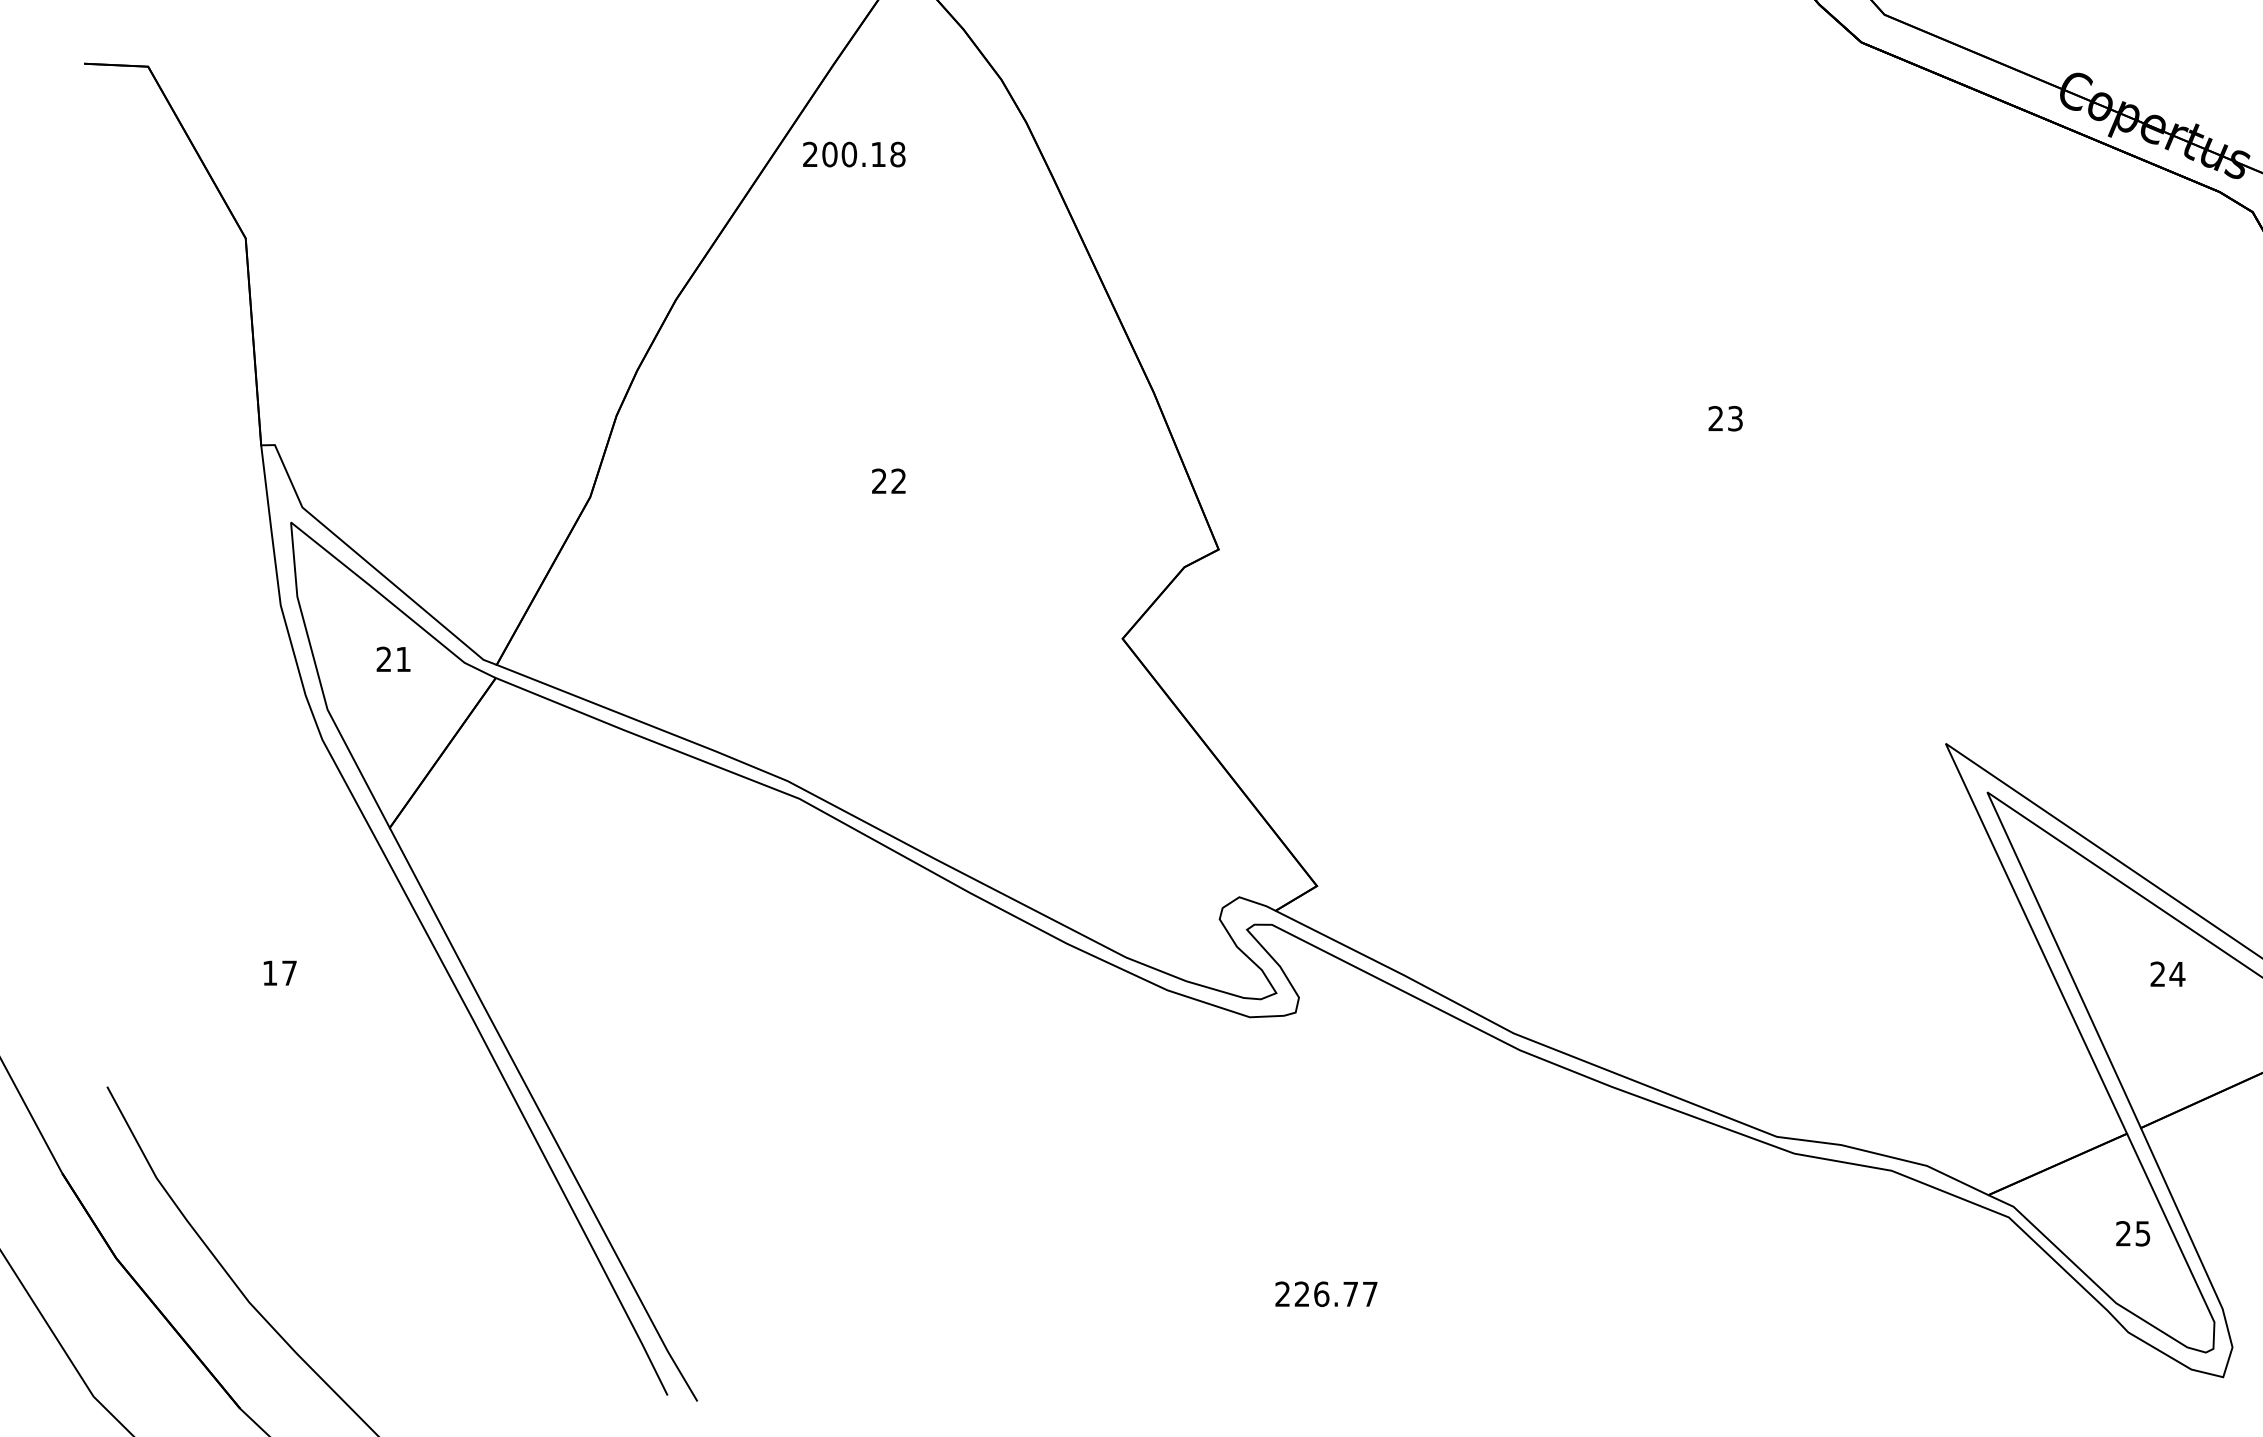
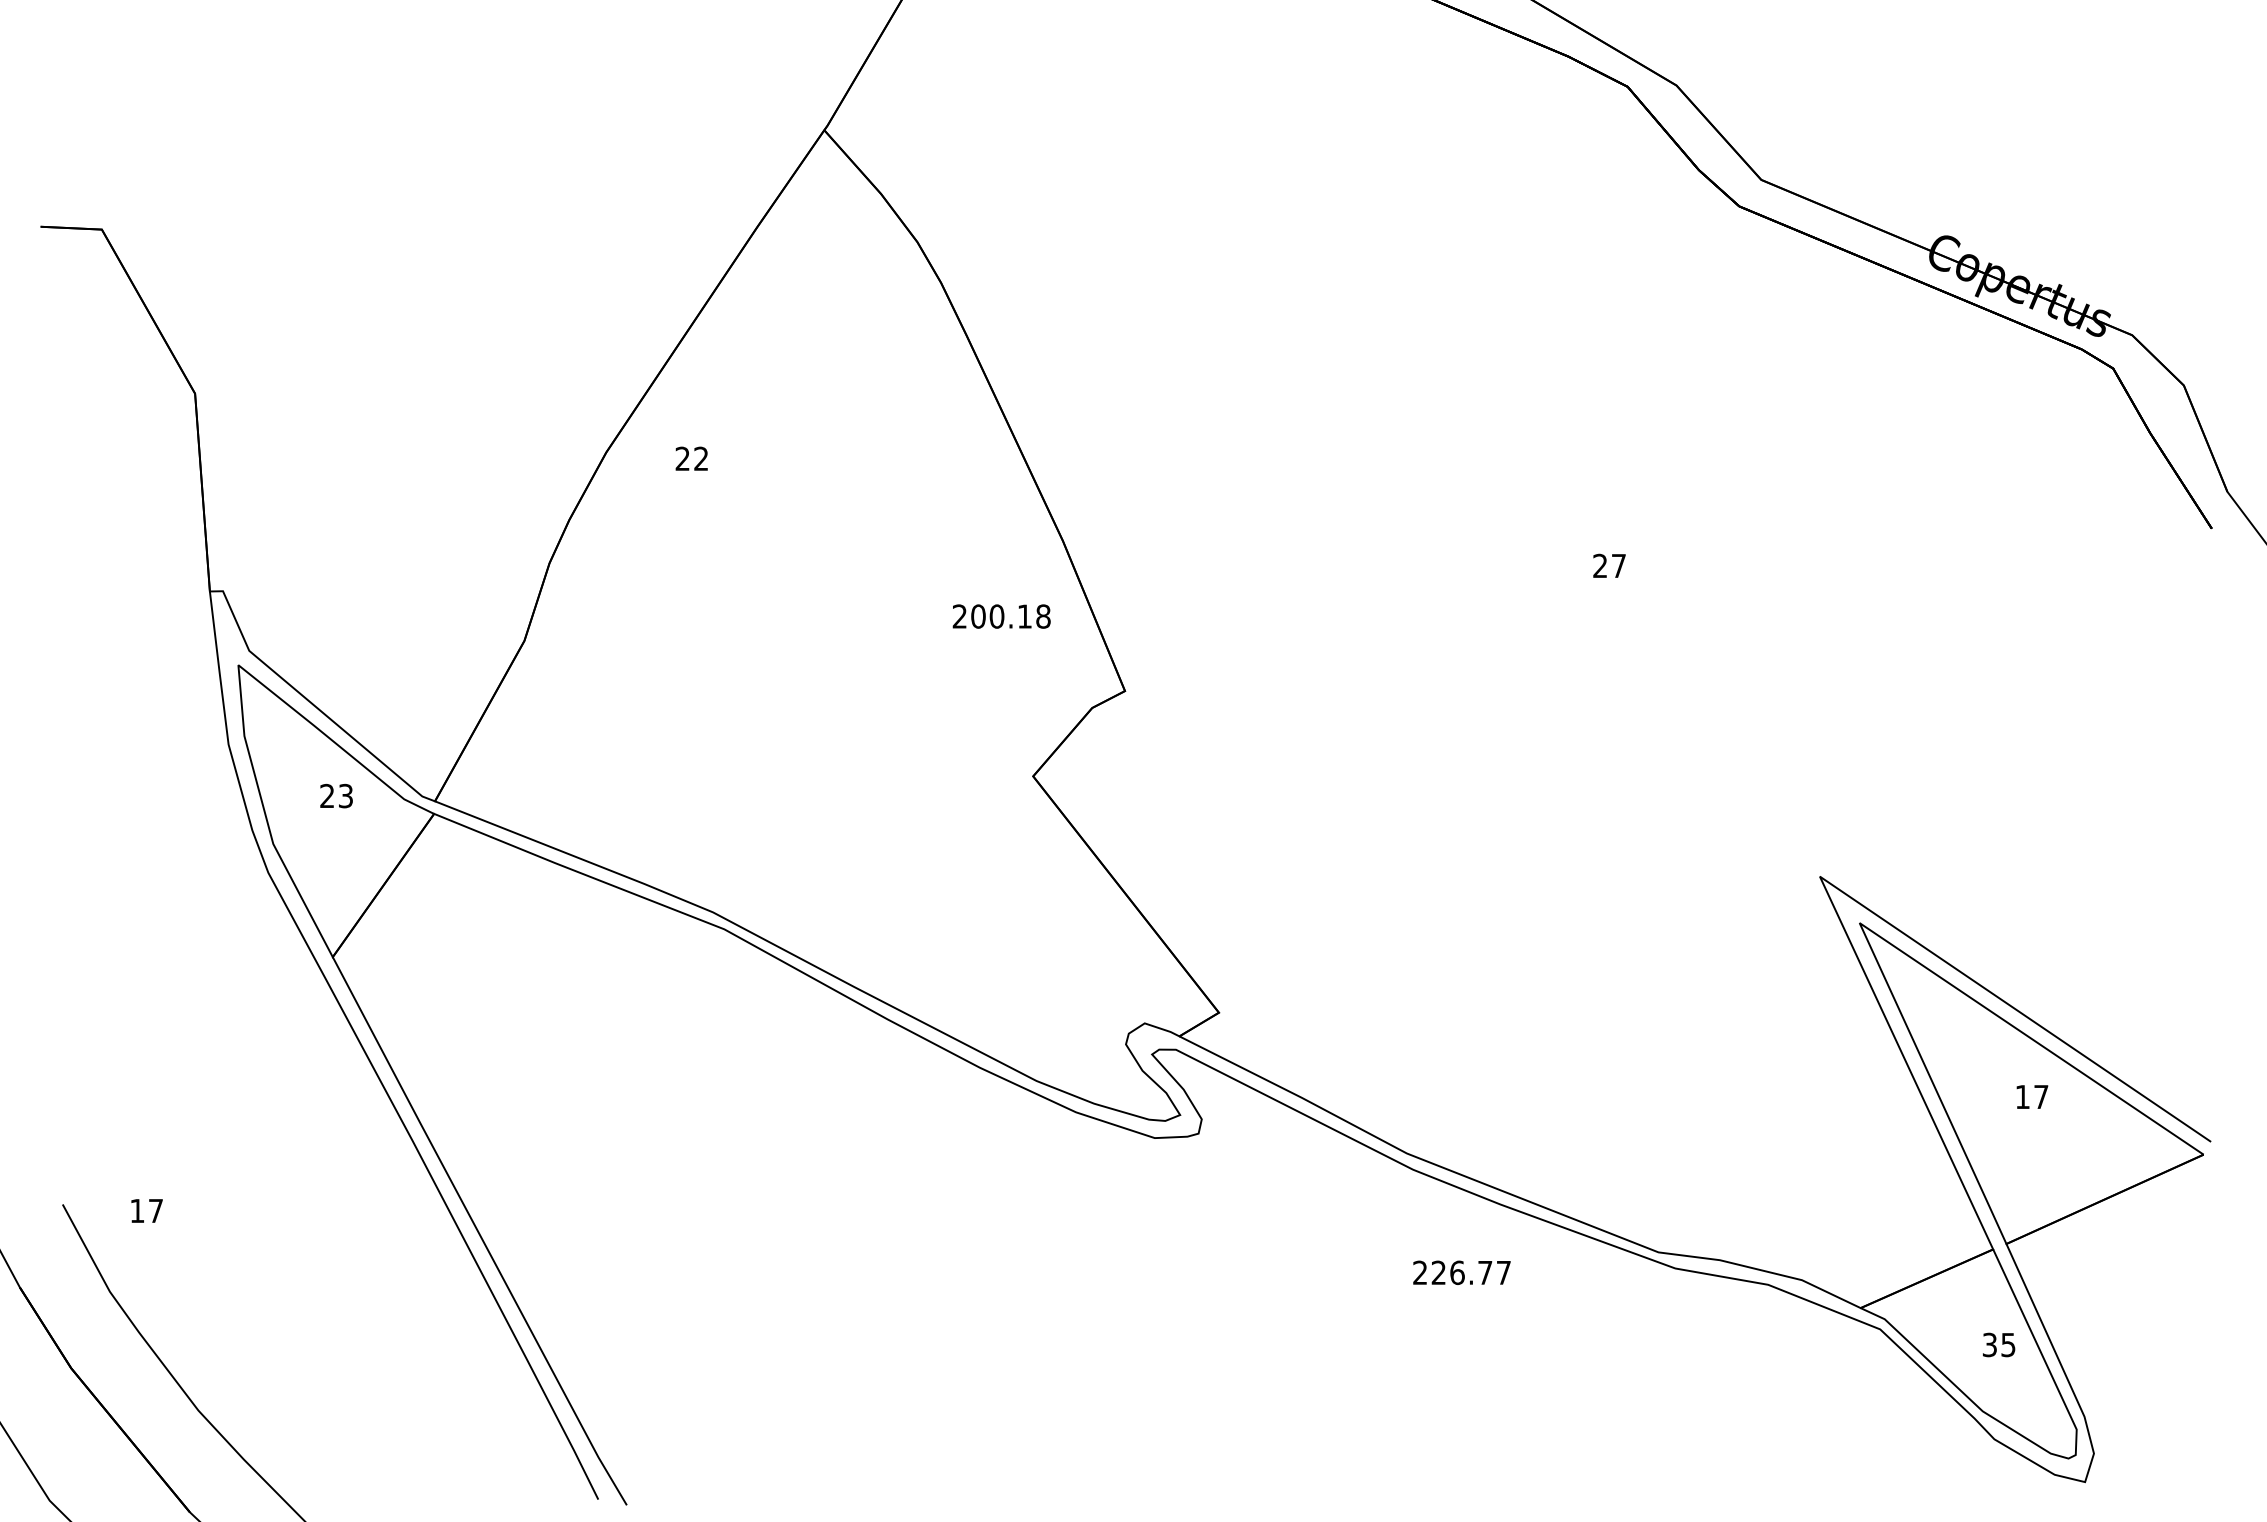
text: (854, 154) -> (1001, 616), moved
text: (1735, 418) -> (1618, 565), 23 -> 27
text: (888, 480) -> (691, 458), moved
text: (403, 658) -> (345, 795), 21 -> 23
text: (279, 972) -> (146, 1210), moved
text: (2167, 973) -> (2031, 1096), 24 -> 17
text: (2123, 1234) -> (1989, 1345), 25 -> 35
text: (1325, 1293) -> (1461, 1272), moved

